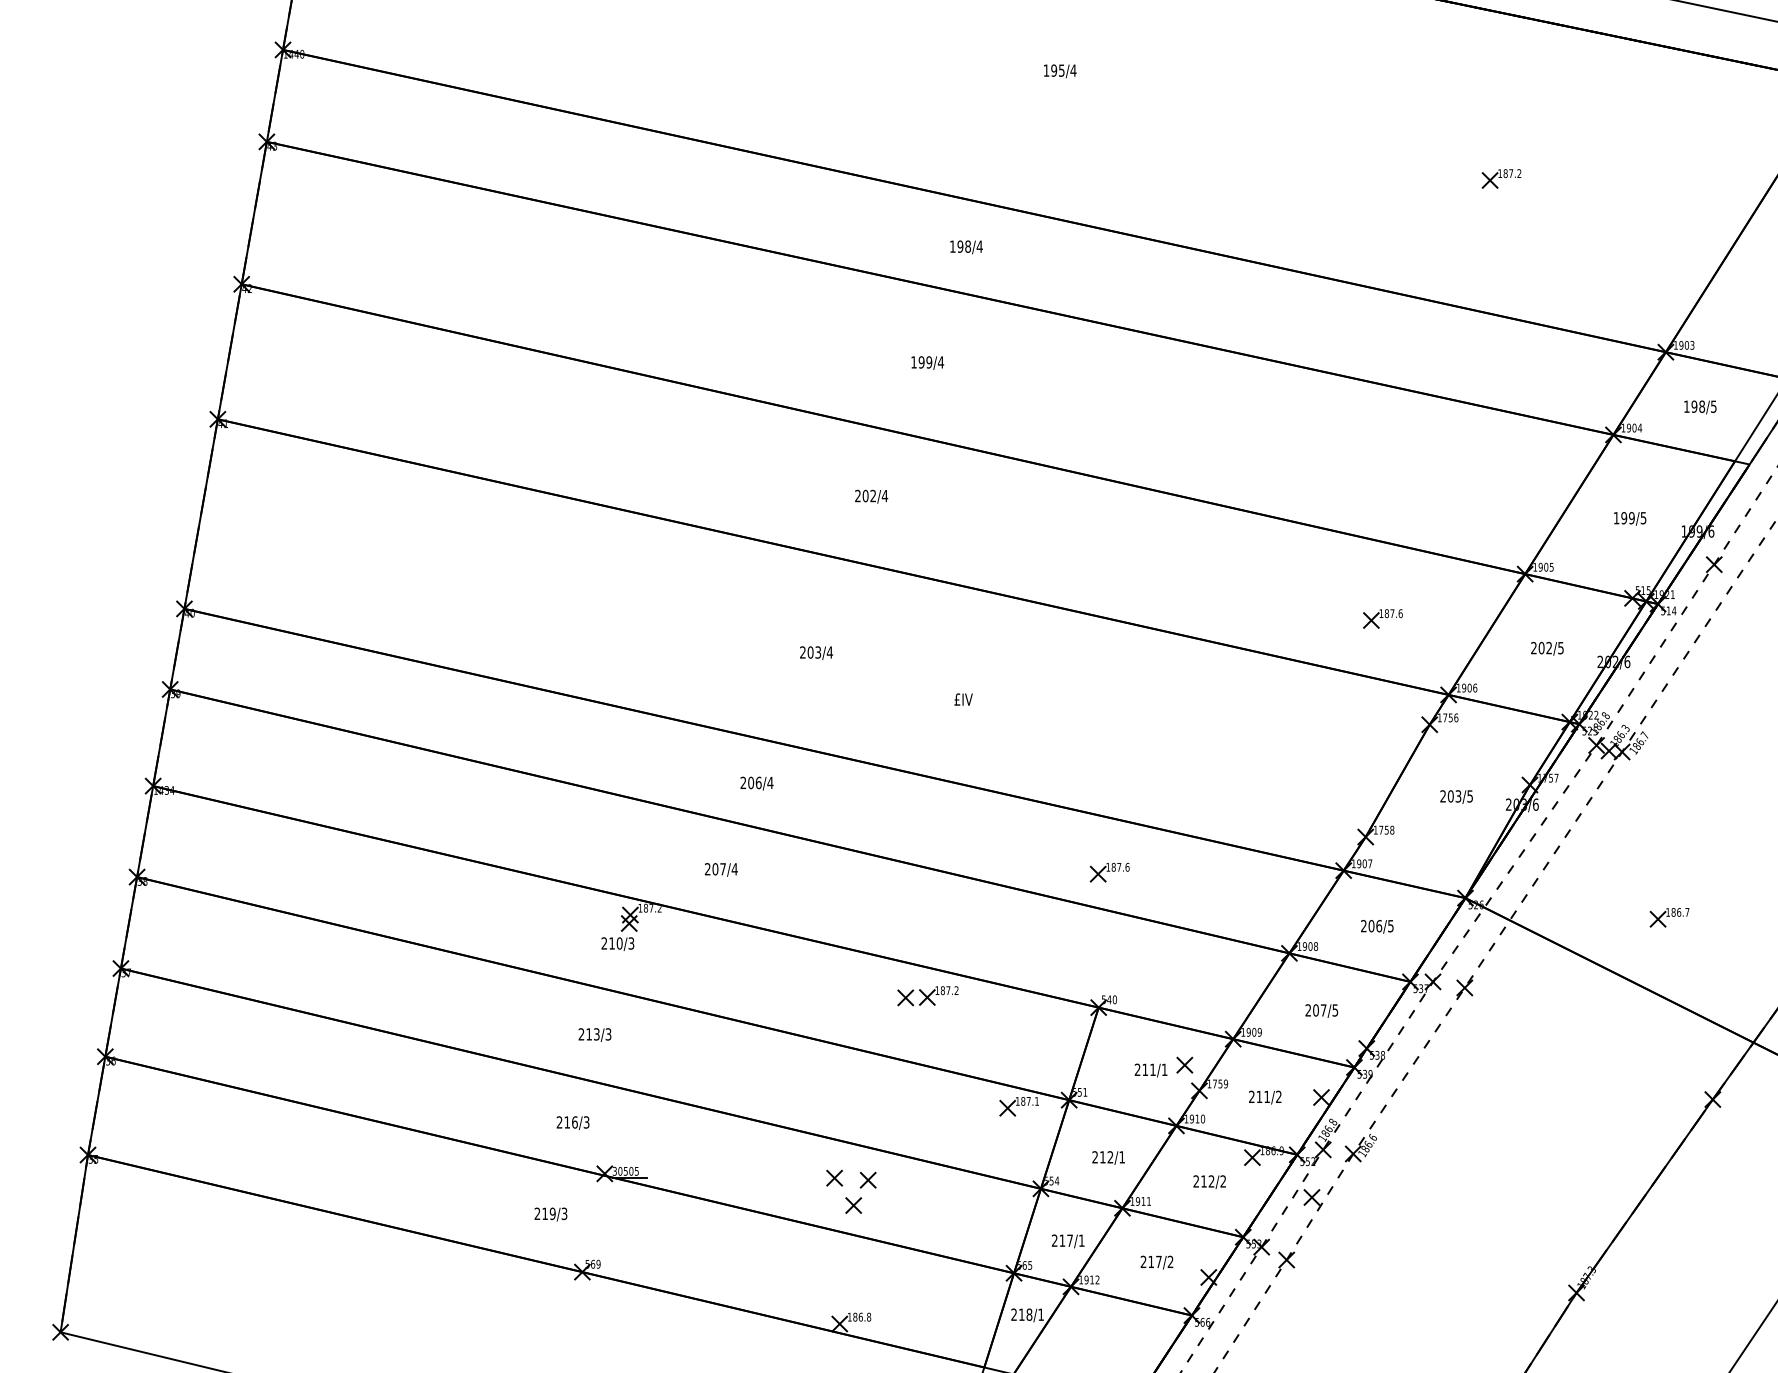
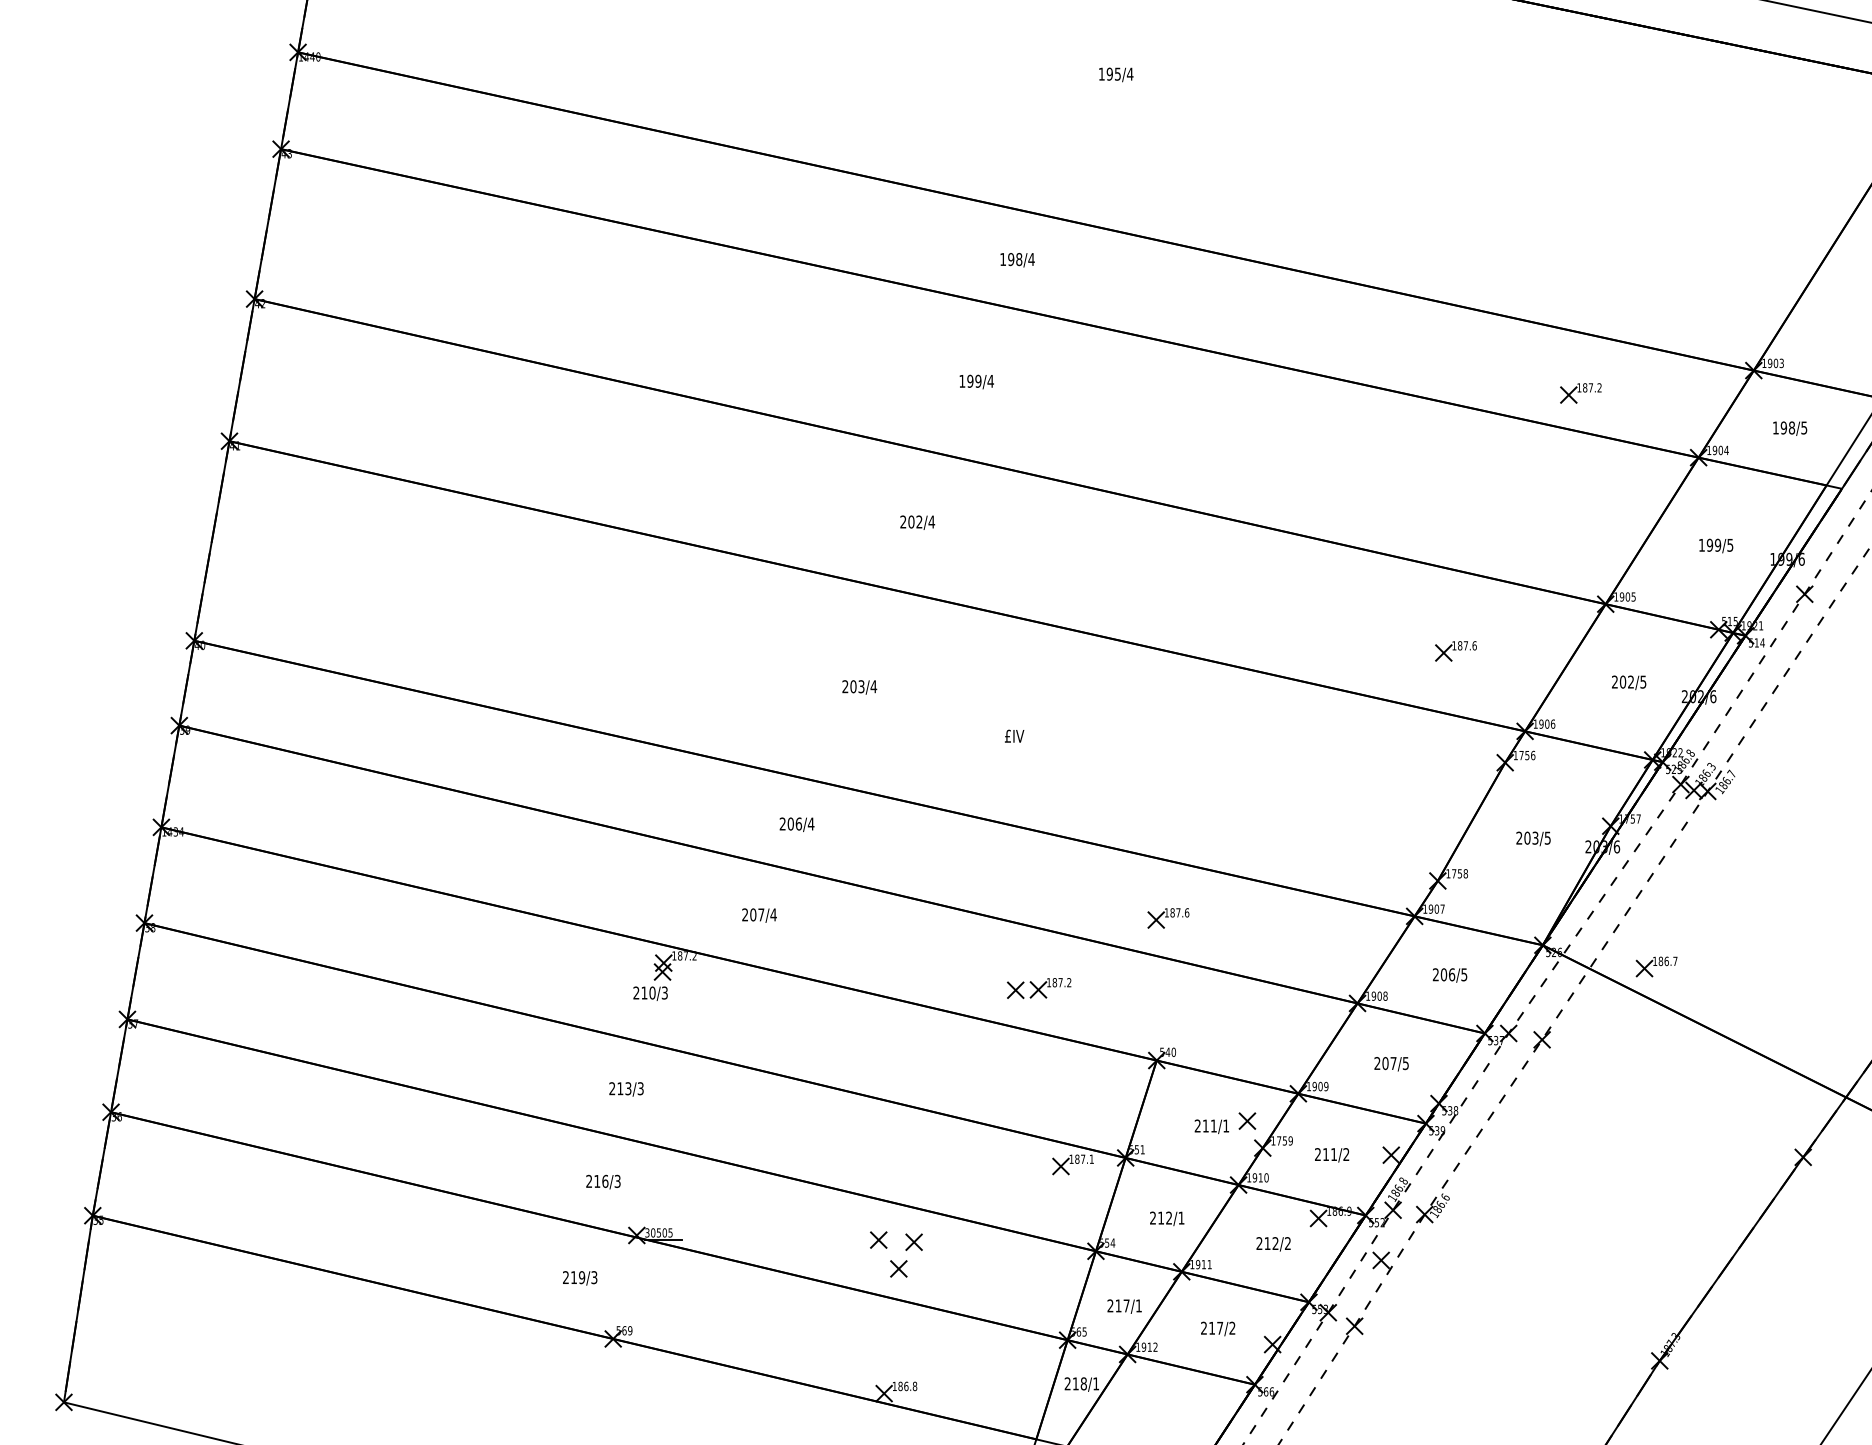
part: (1501, 178) -> (1580, 393), moved
part: (1669, 917) -> (1656, 966), moved
part: (927, 996) -> (1038, 988), moved

